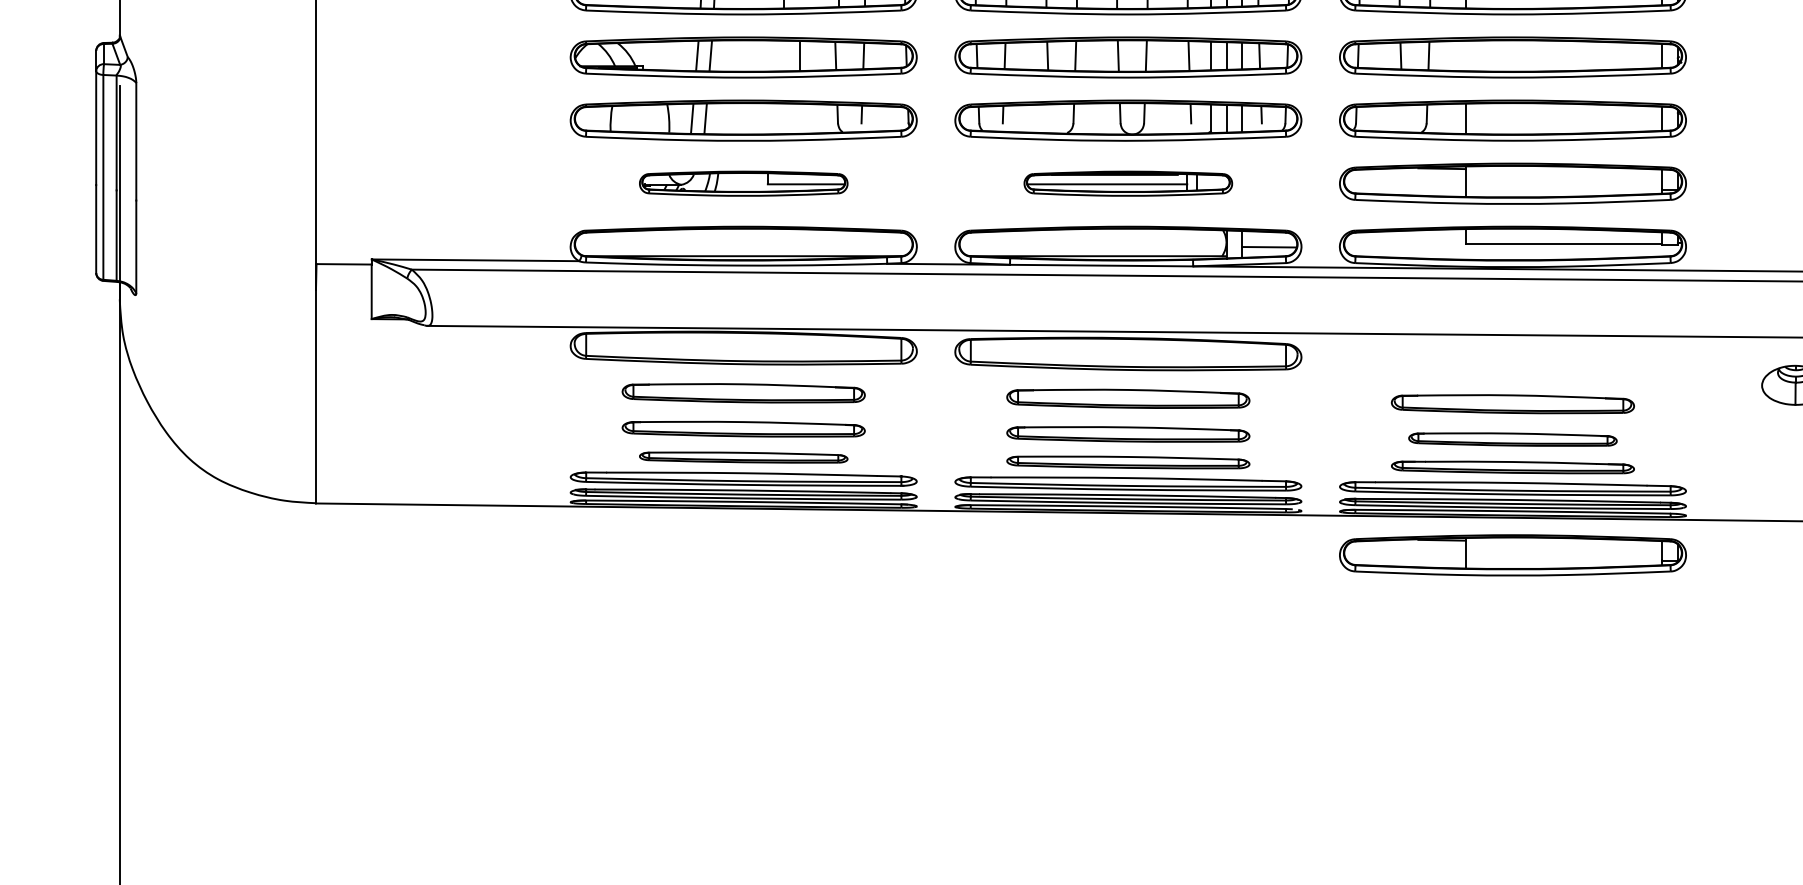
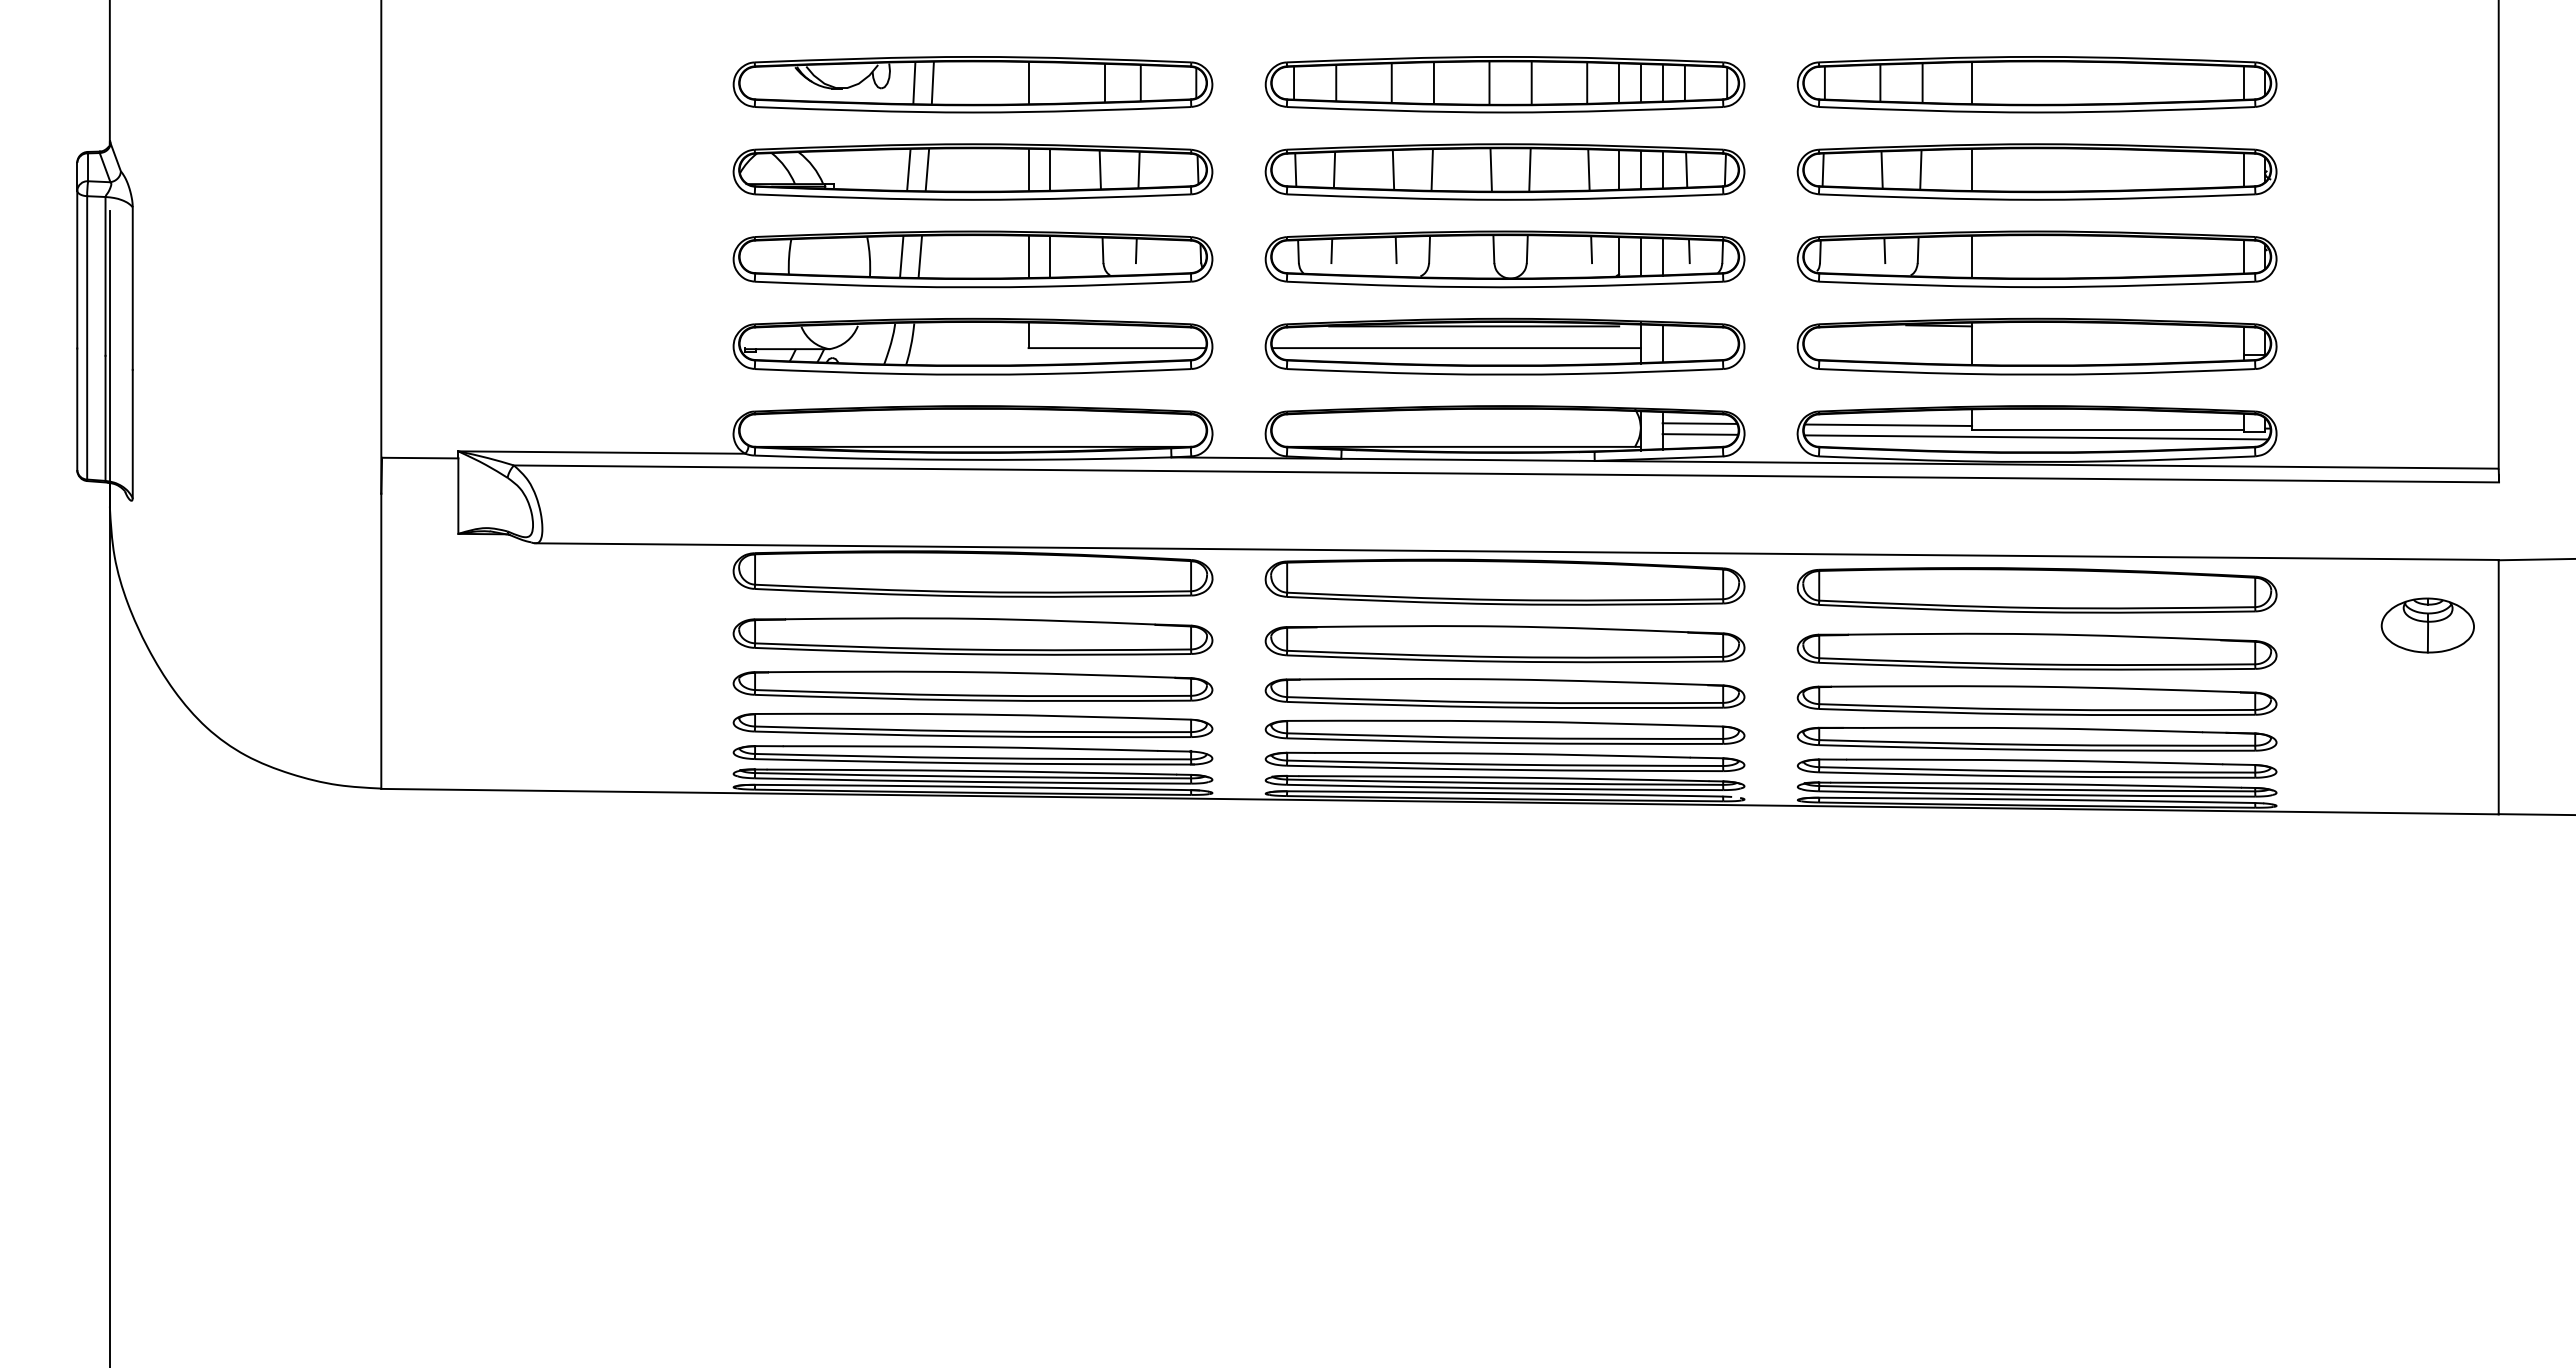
line: (783, 55) -> (1028, 169), added
line: (1466, 55) -> (1972, 169), added
line: (1049, 114) -> (1395, 250), added
line: (1402, 114) -> (1884, 250), added
line: (783, 118) -> (1028, 256), added
line: (799, 118) -> (1050, 256), added
part: (743, 183) -> (972, 346), size x1.67
part: (1127, 183) -> (1504, 346), size x1.67
line: (1268, 239) -> (1699, 423), added
line: (1405, 240) -> (1888, 425), added
line: (1511, 249) -> (2035, 437), added
part: (1512, 360) -> (2036, 590), added
part: (743, 393) -> (972, 636), size x1.43
part: (1127, 399) -> (1504, 644), size x1.43
part: (1512, 404) -> (2036, 651), size x1.43
part: (743, 428) -> (972, 685), size x1.43
part: (1127, 434) -> (1504, 693), size x1.43
part: (1512, 439) -> (2036, 700), size x1.67
part: (743, 457) -> (972, 725), size x1.67
part: (1127, 461) -> (1504, 731), size x1.43
part: (1512, 467) -> (2036, 738), size x1.43
part: (1512, 555) -> (2036, 860), removed

